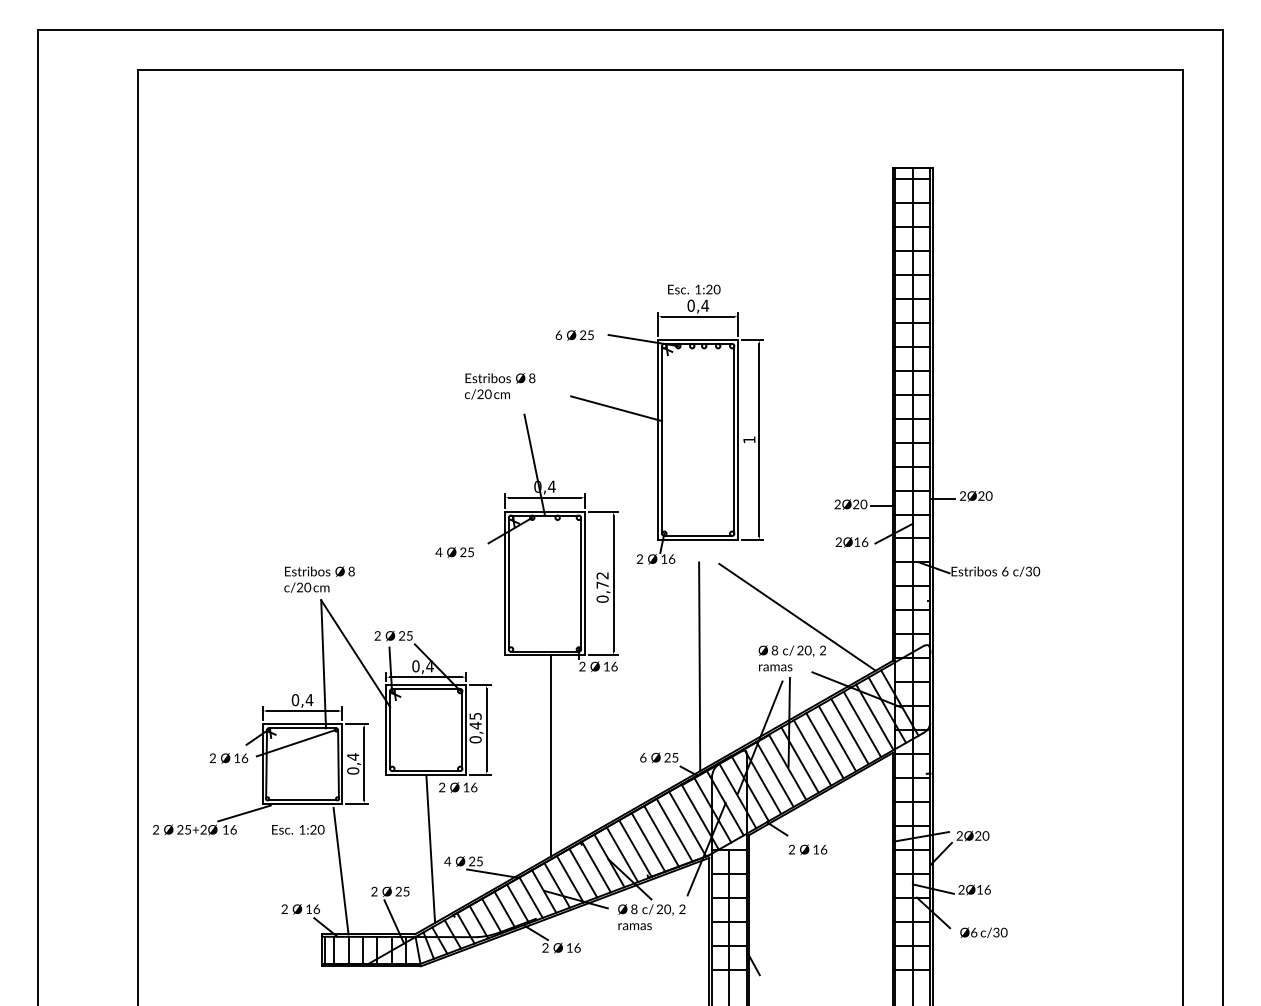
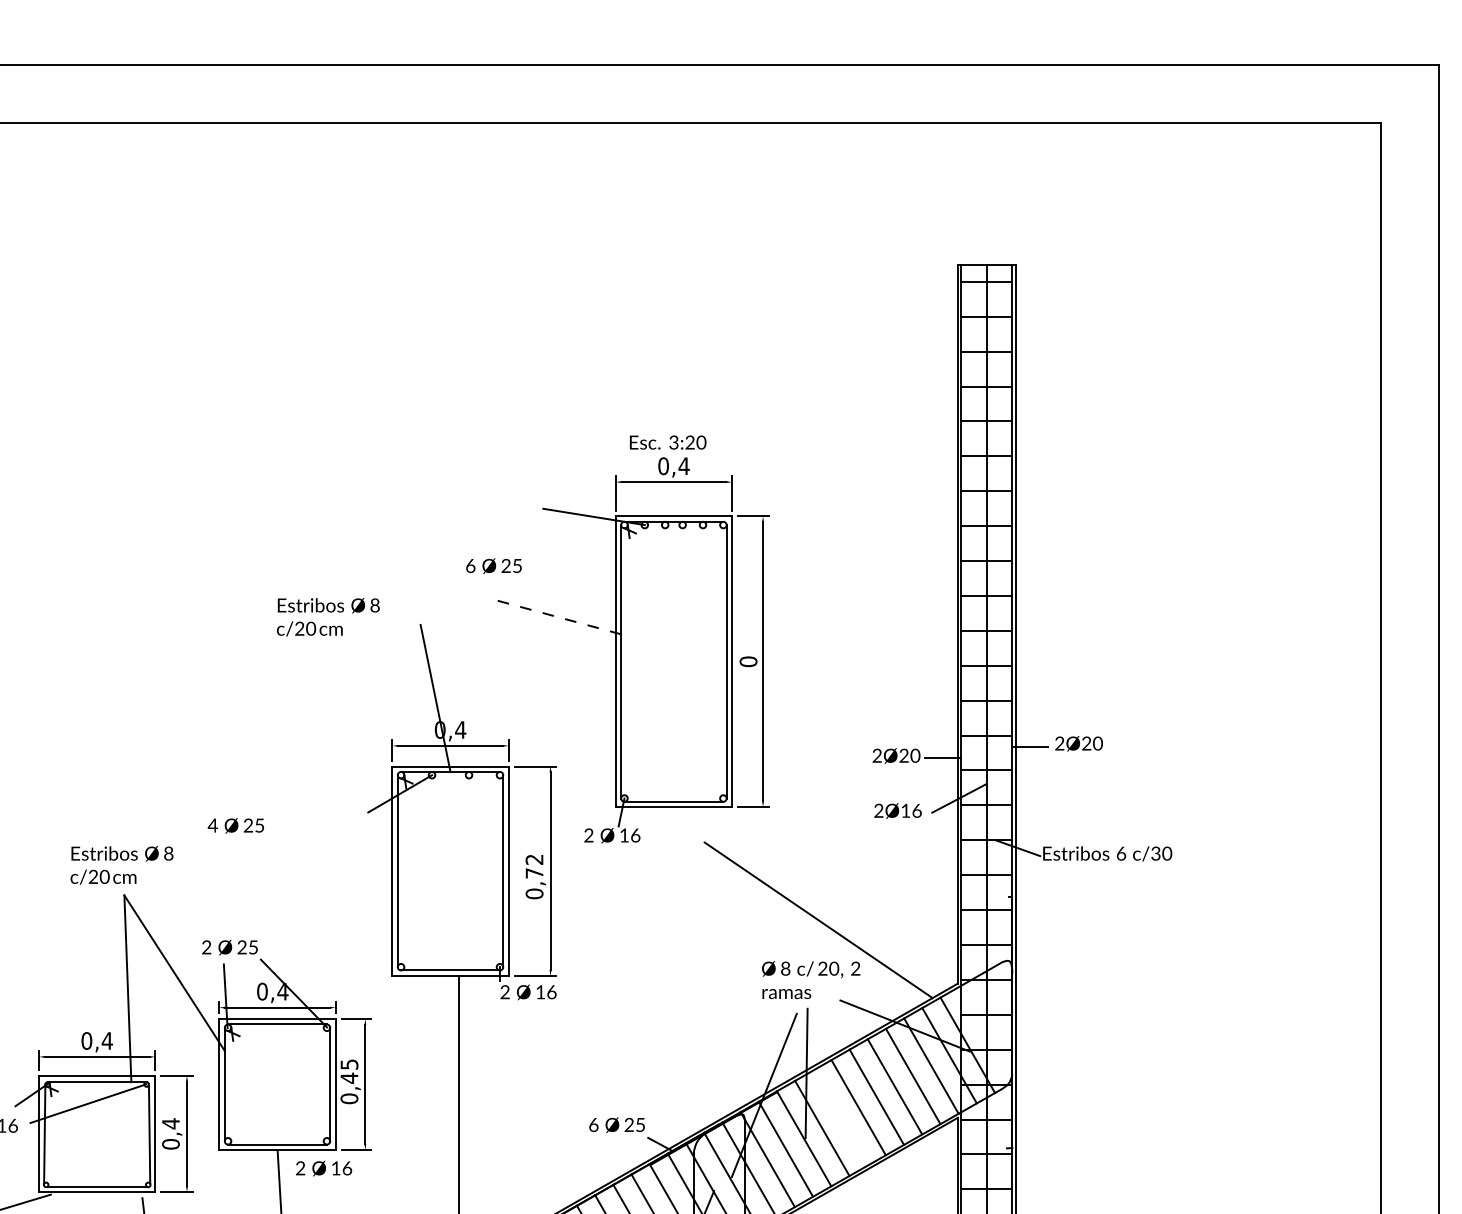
text: (698, 289) -> (674, 442), 1:20 -> 3:20
text: (574, 335) -> (493, 566), moved
text: (499, 386) -> (327, 617), moved
line: (616, 408) -> (554, 615), solid -> dashed
text: (749, 439) -> (748, 661), 1 -> 0
text: (454, 552) -> (235, 825), moved
line: (699, 666) -> (675, 991), removed
line: (812, 752) -> (840, 1117), removed

